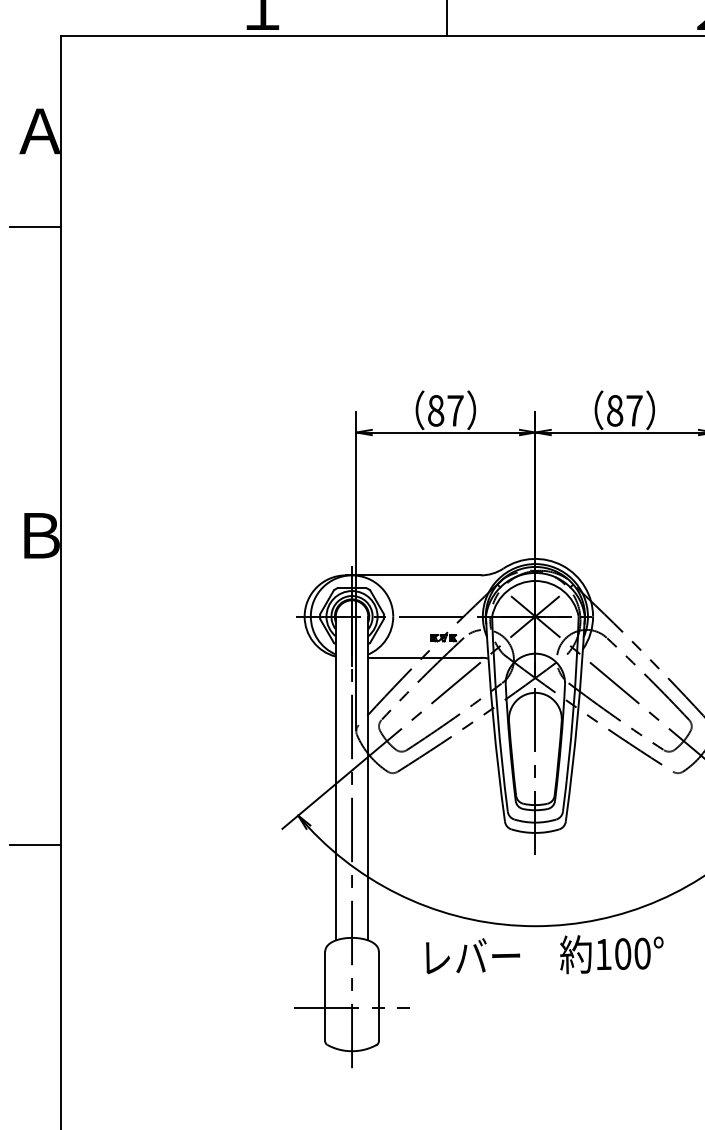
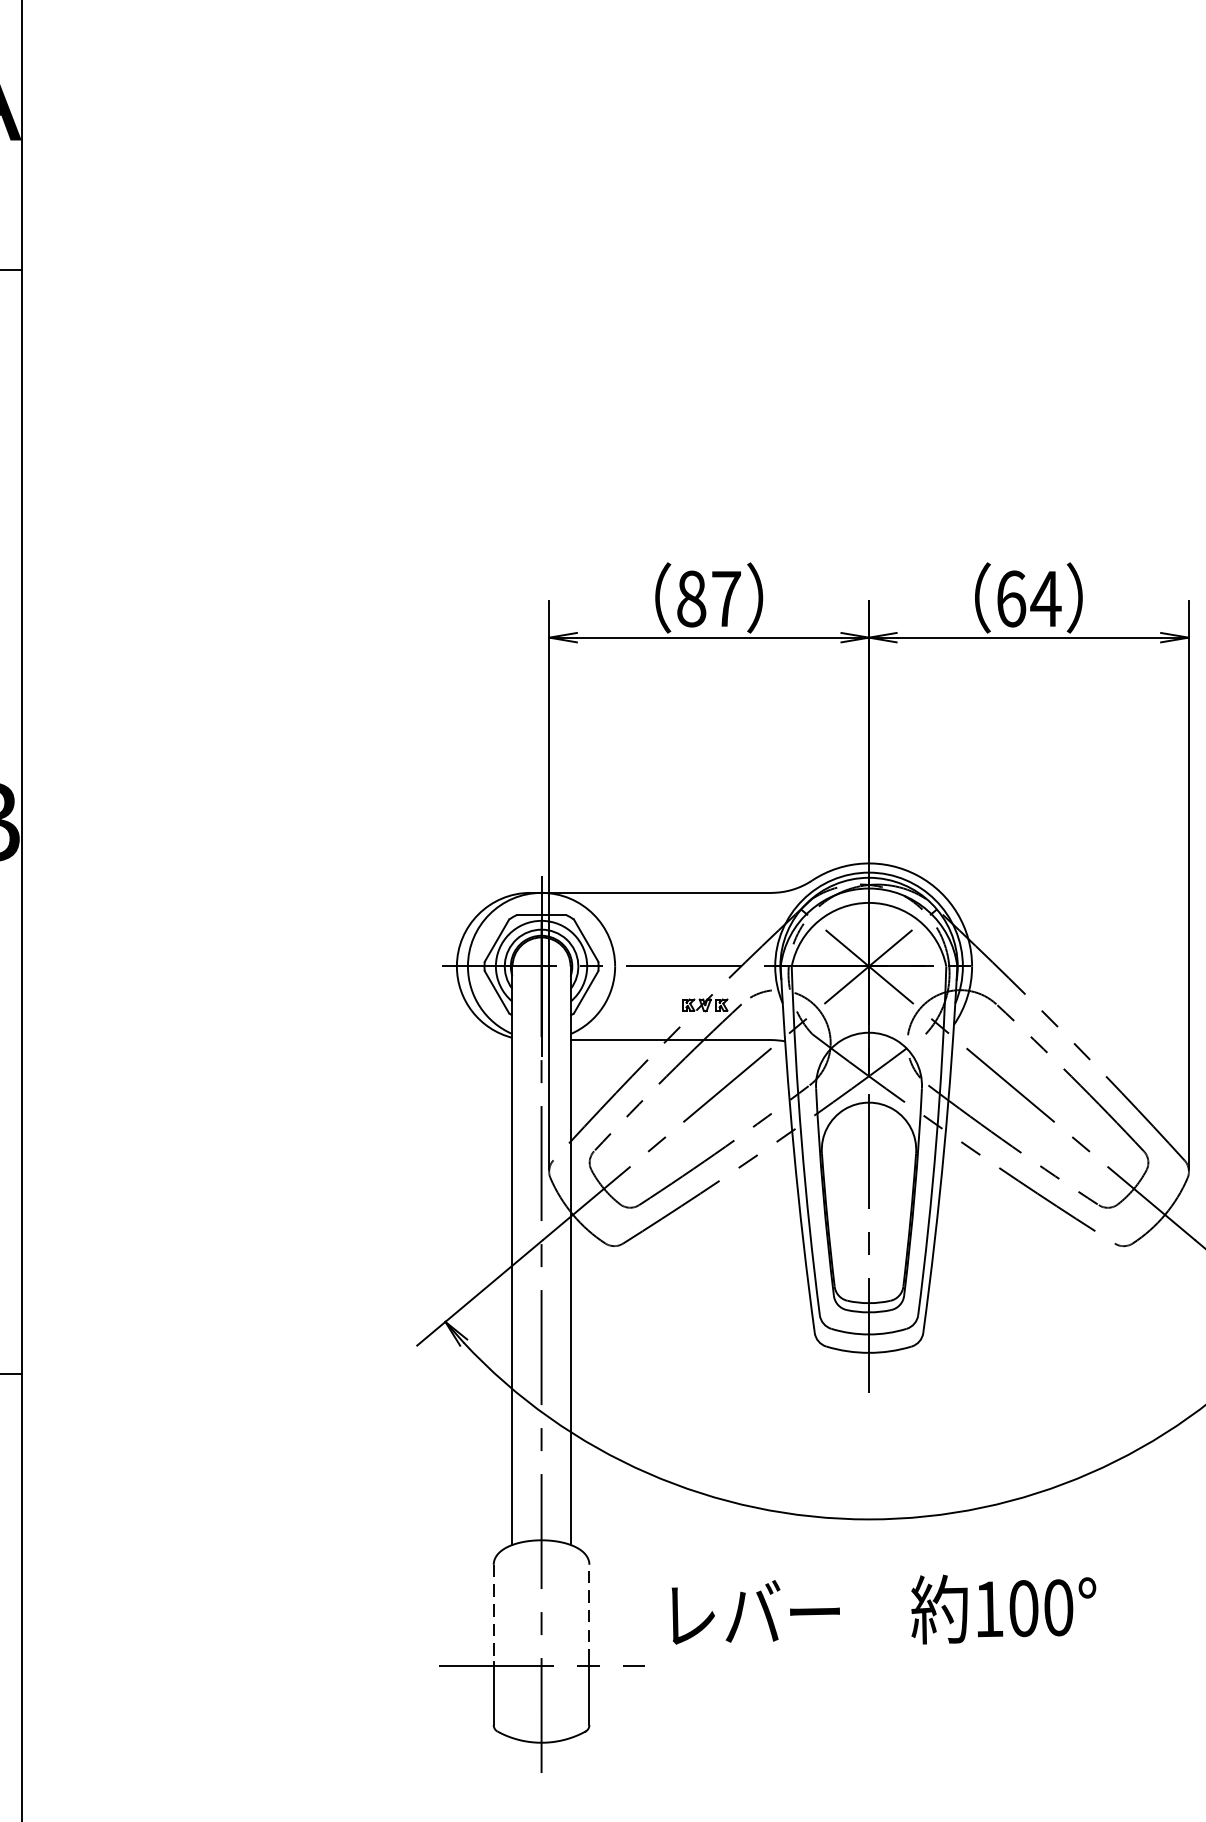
text: (625, 410) -> (1029, 598), 87 -> 64
text: (544, 954) -> (883, 1609), moved
line: (378, 978) -> (588, 1612), solid -> dashed
line: (325, 979) -> (494, 1614), solid -> dashed

